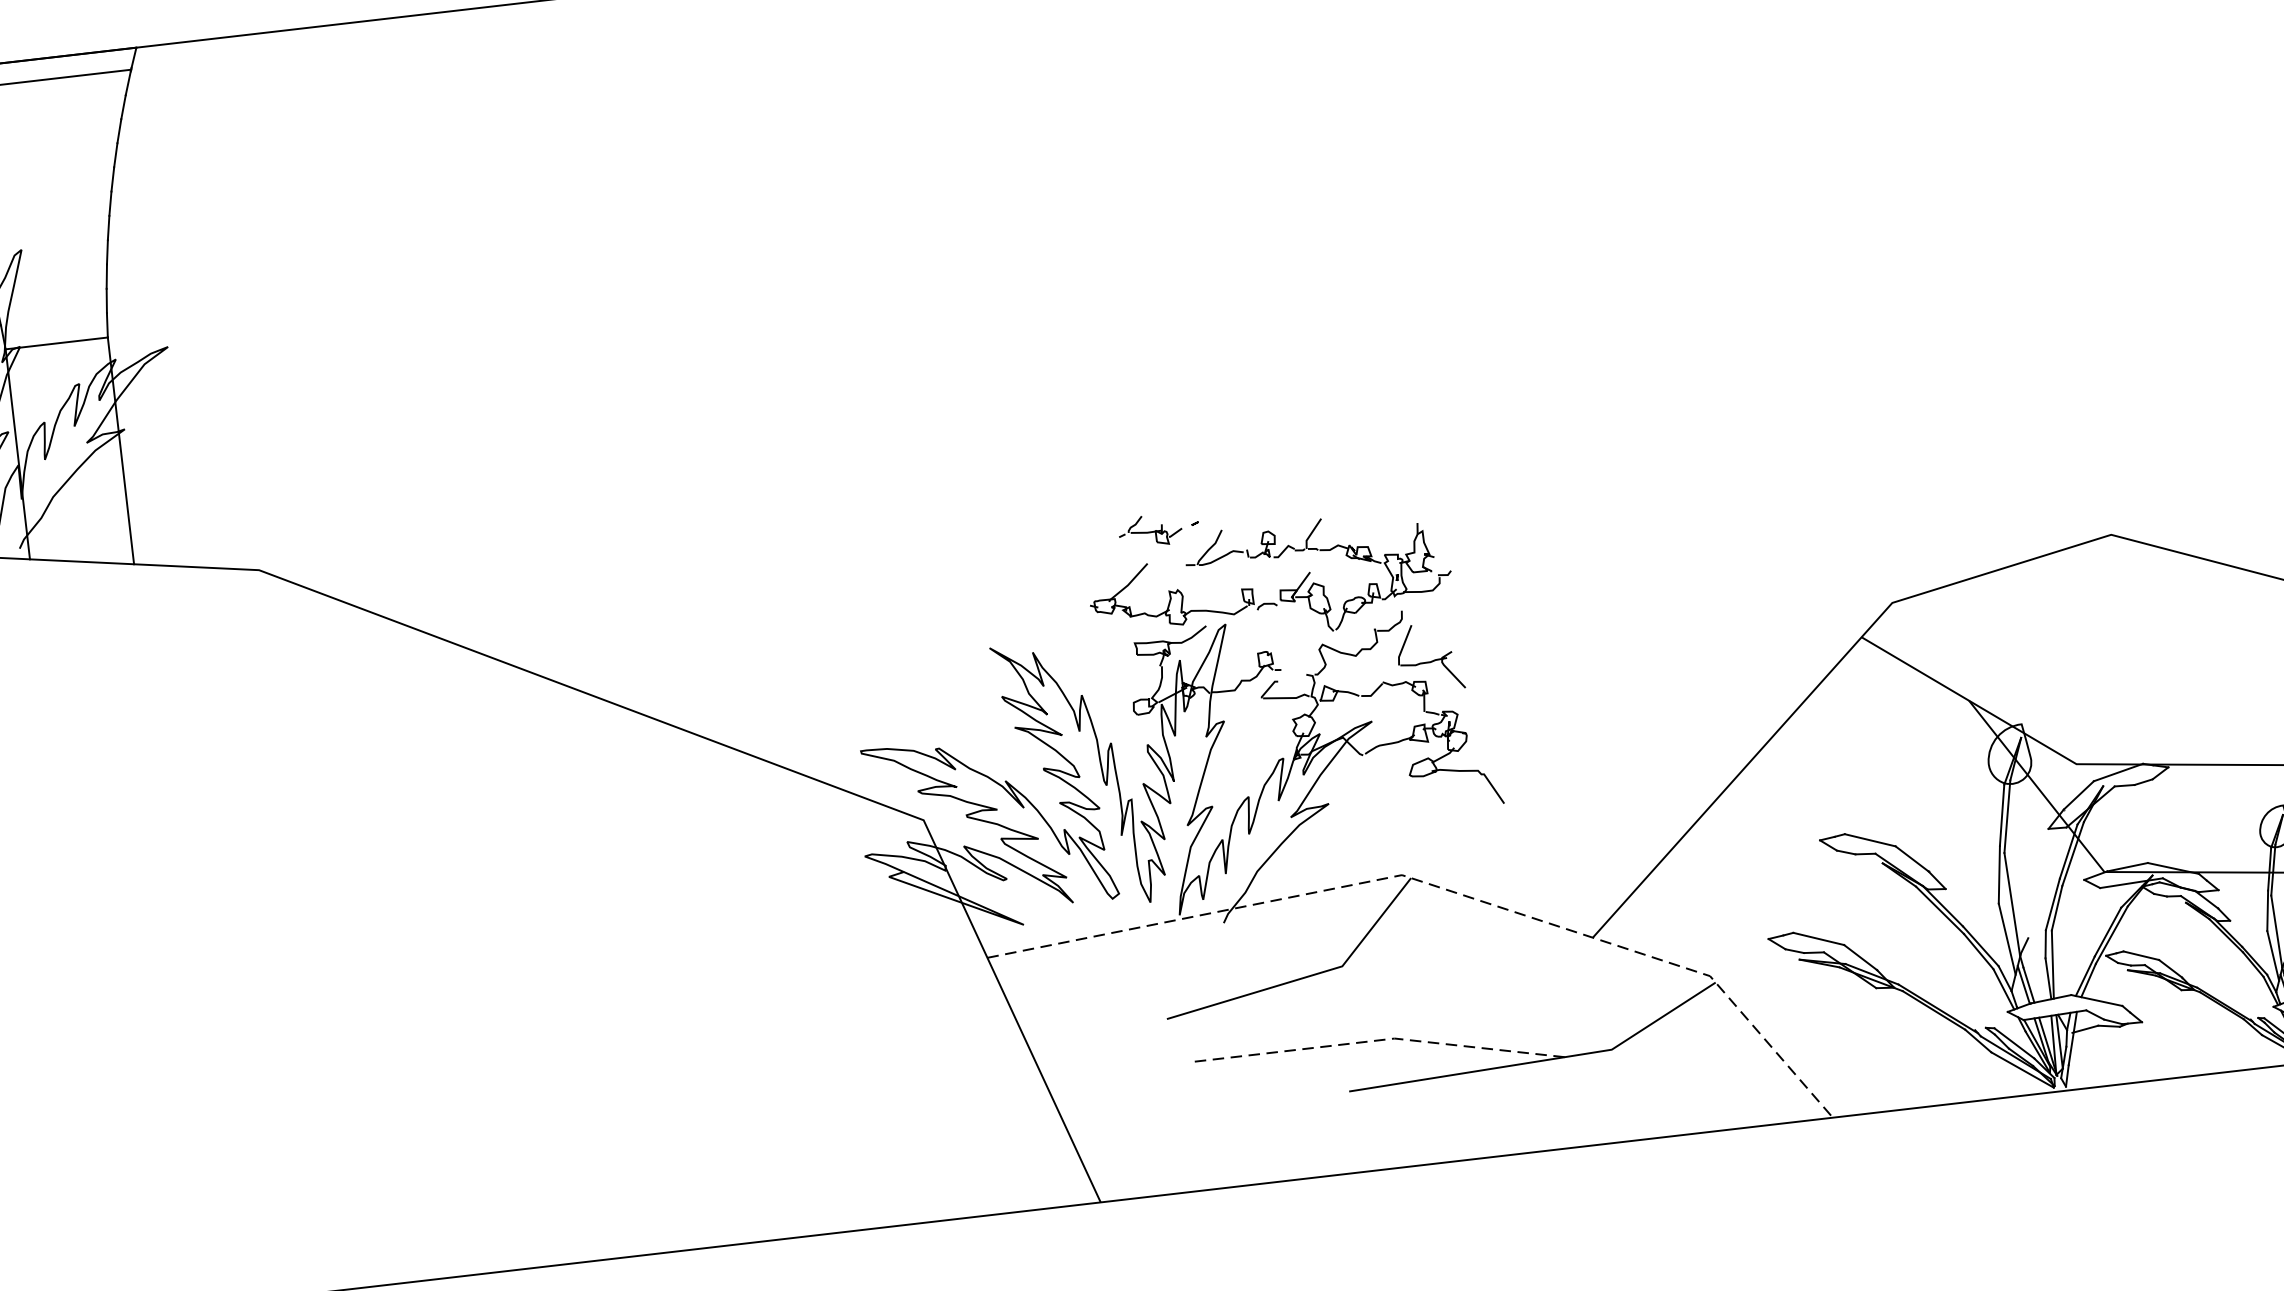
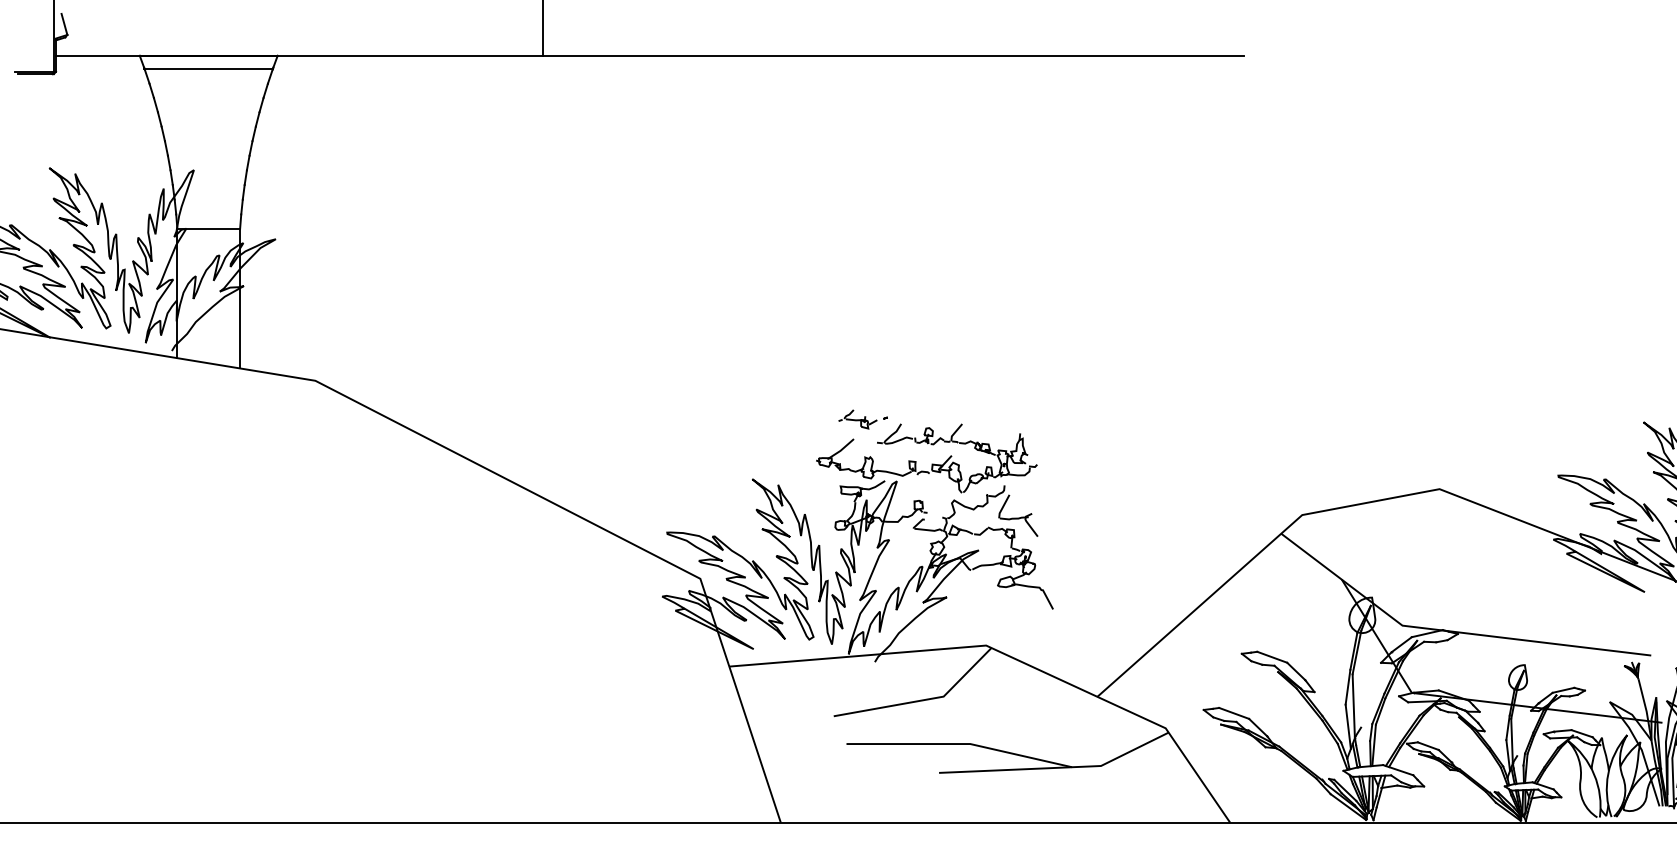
line: (1445, 889) -> (1011, 657), dashed -> solid
line: (1380, 1040) -> (961, 744), dashed -> solid

